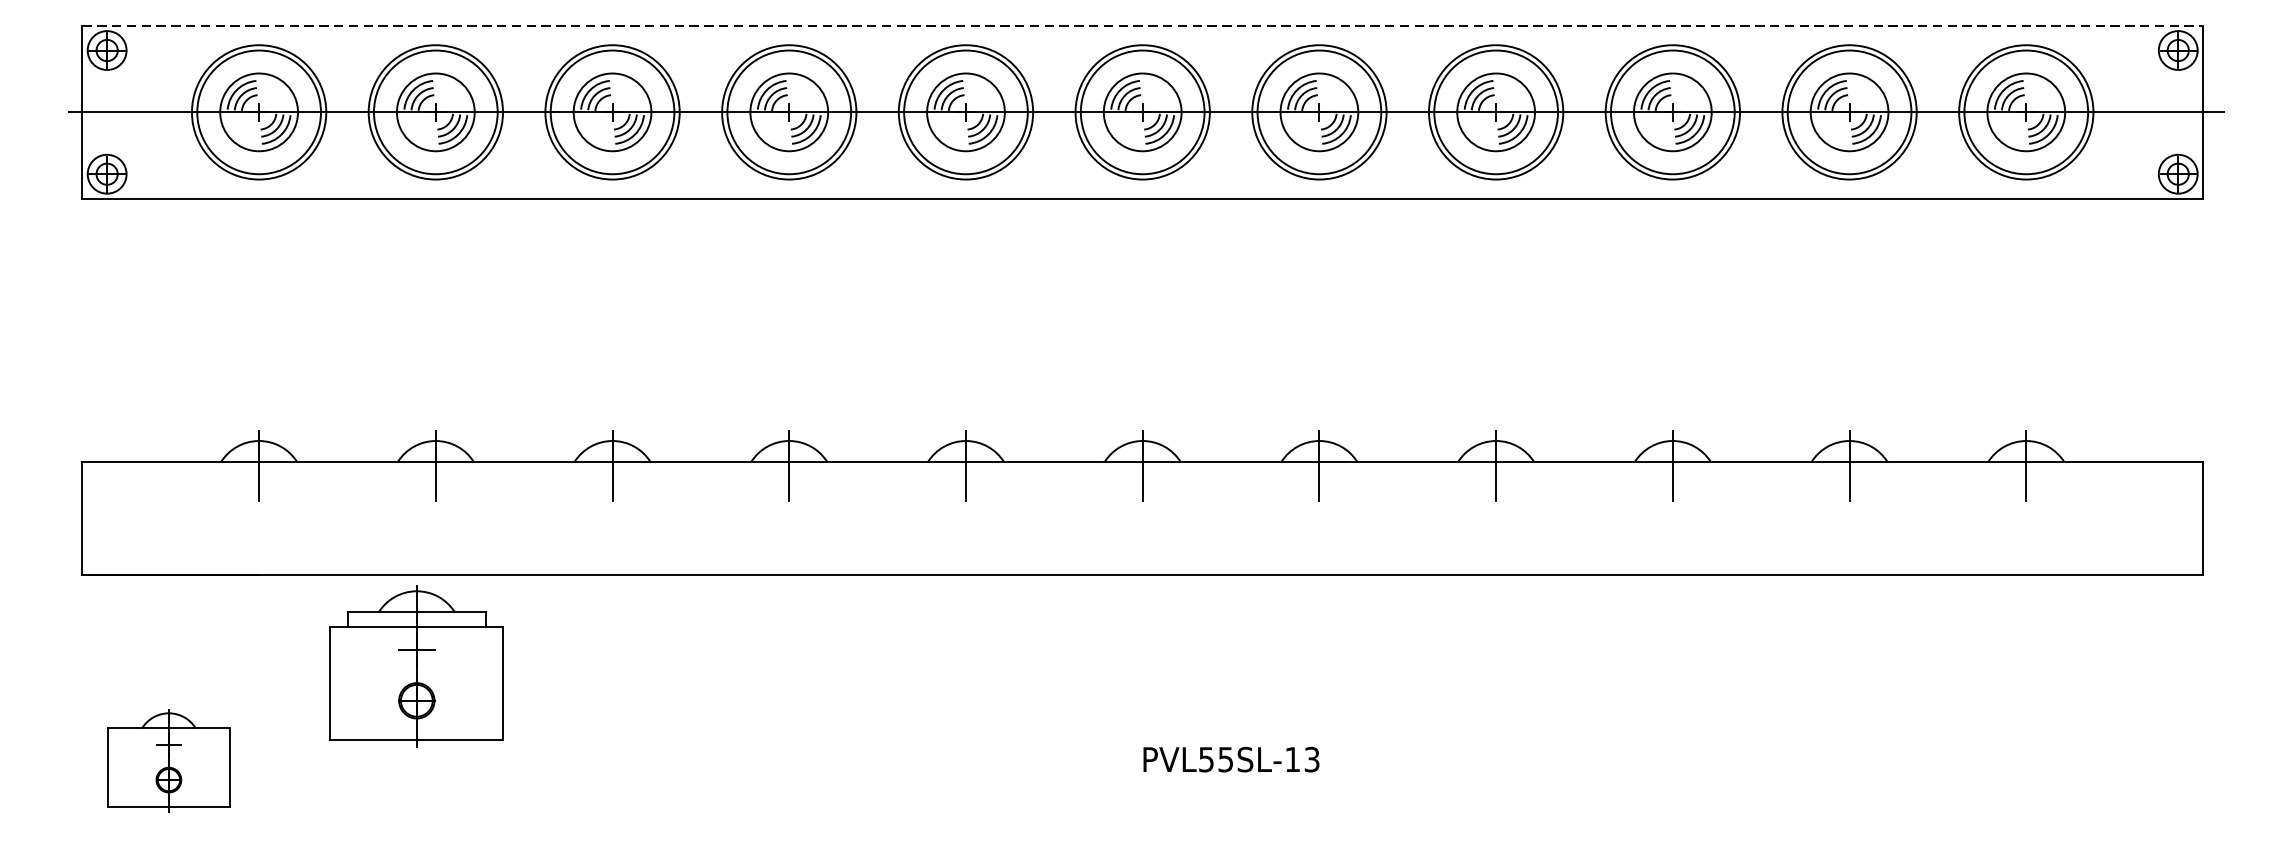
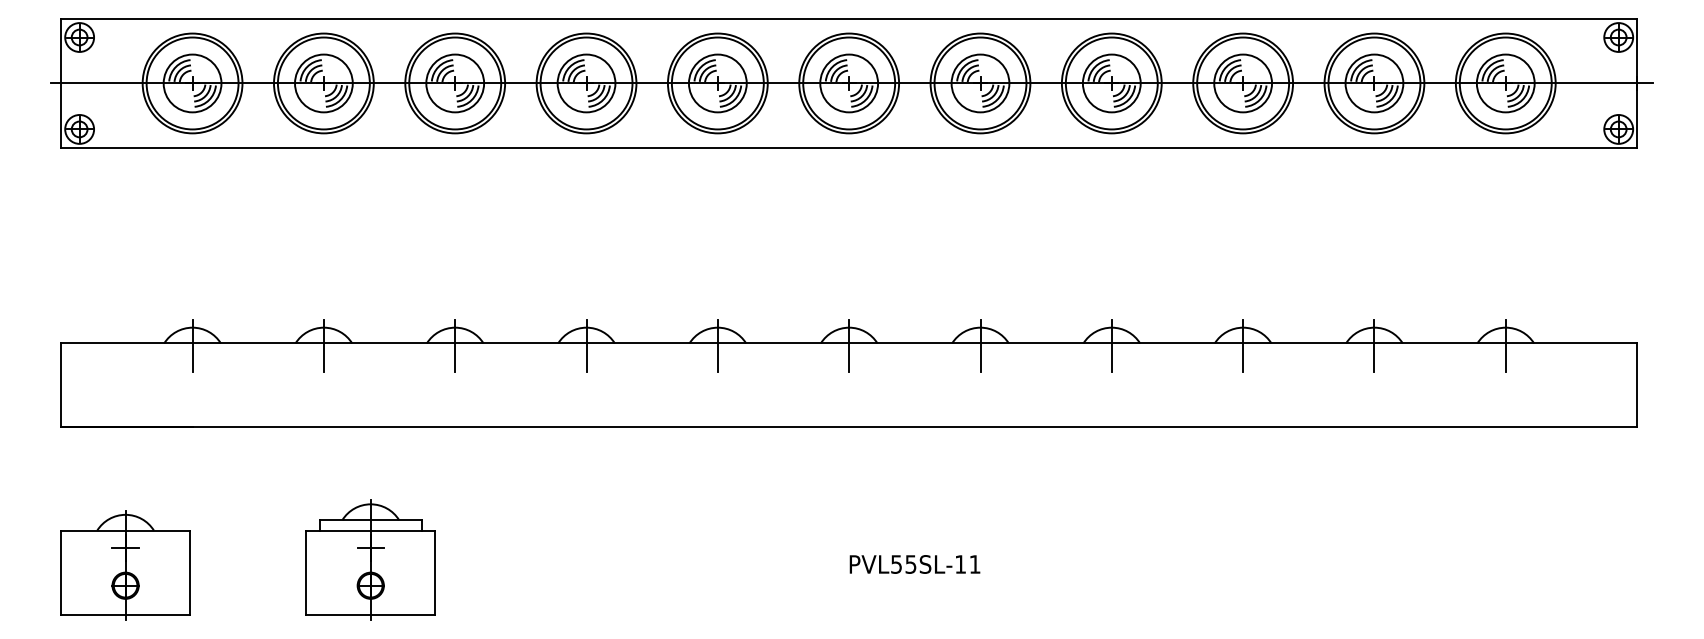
line: (1143, 26) -> (849, 19), dashed -> solid
part: (416, 665) -> (370, 559), moved
text: (1311, 759) -> (974, 564), PVL55SL-13 -> PVL55SL-11
part: (168, 761) -> (125, 565), size x1.43

